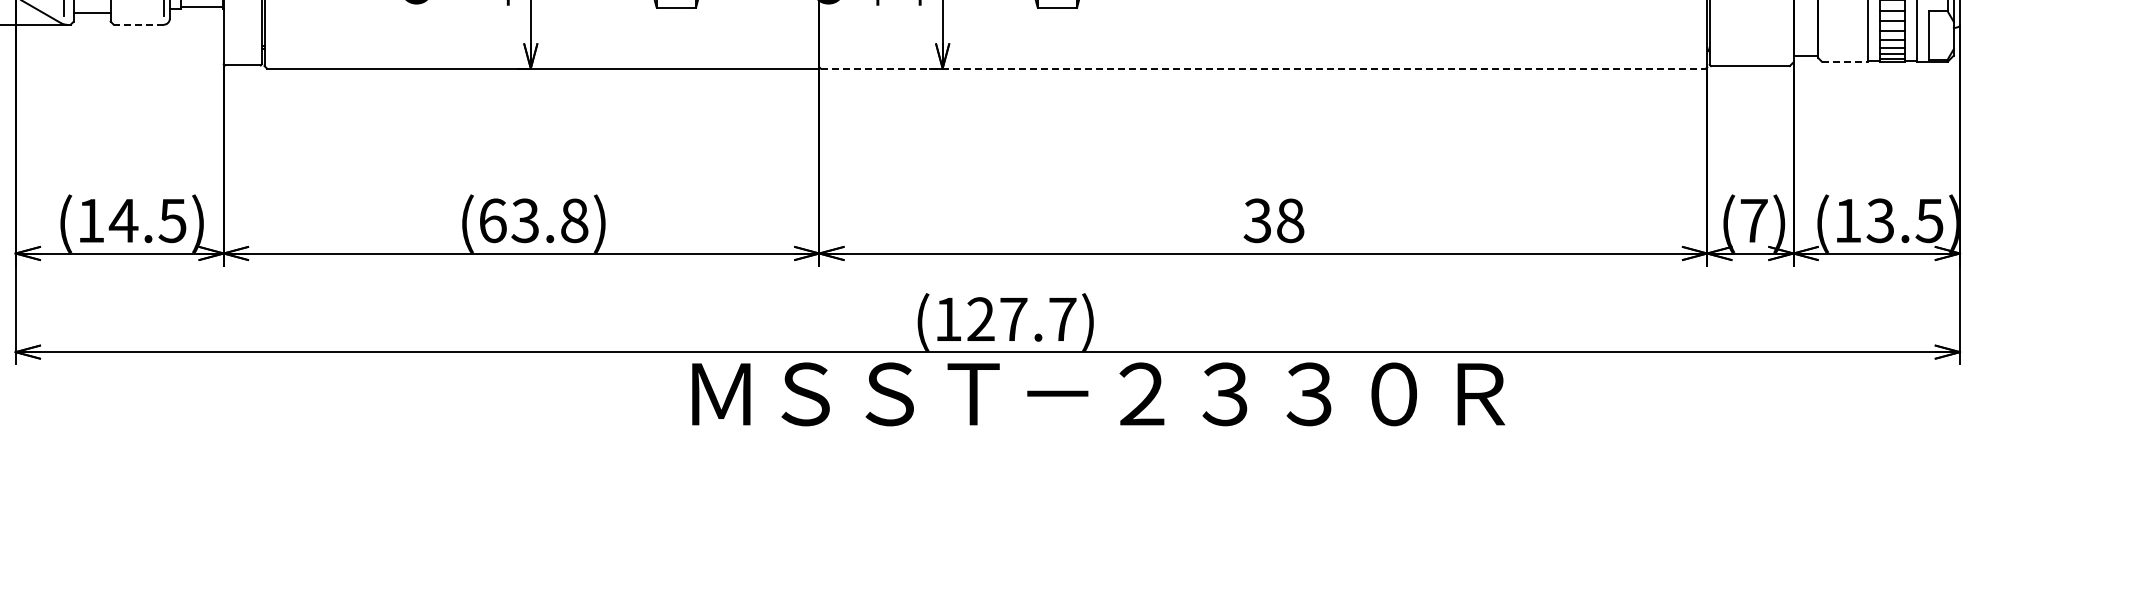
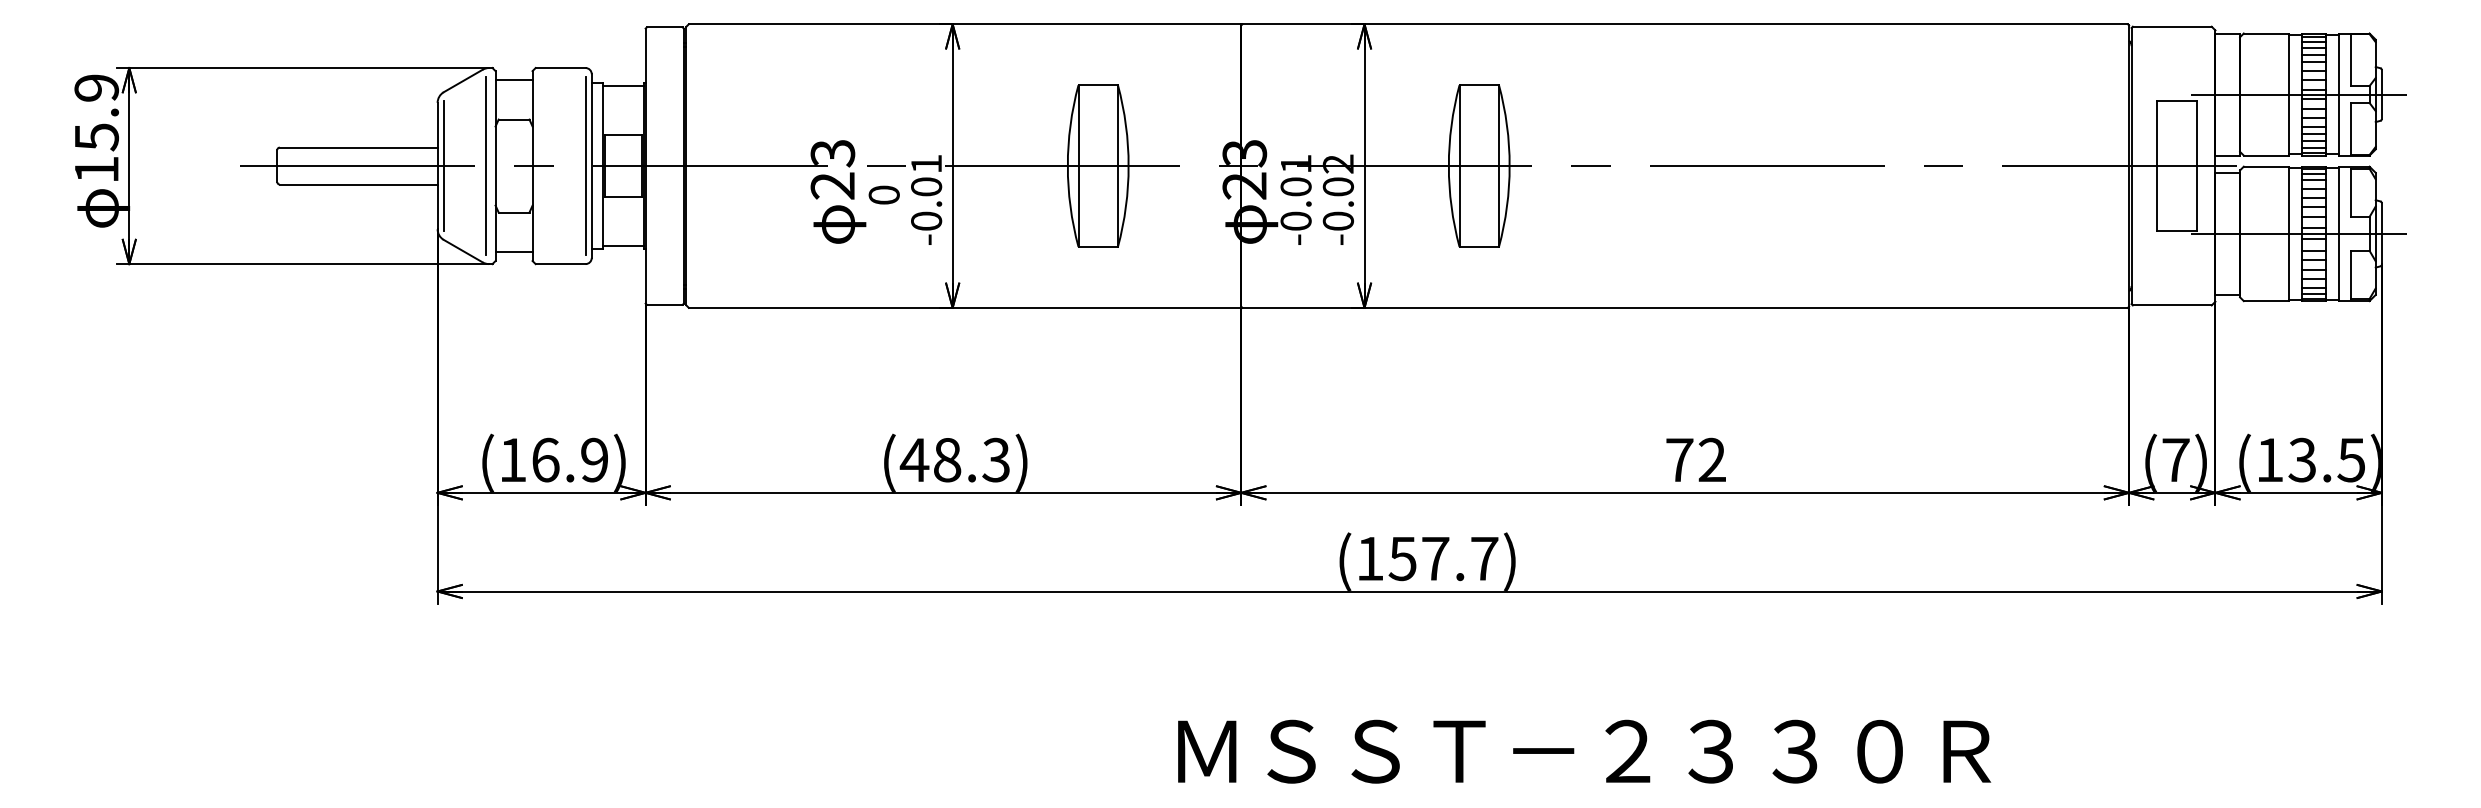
line: (138, 25) -> (560, 264), dashed -> solid
line: (1844, 62) -> (2266, 301), dashed -> solid
line: (1263, 68) -> (1685, 307), dashed -> solid
text: (147, 220) -> (569, 459), (14.5) -> (16.9)
text: (532, 220) -> (954, 459), (63.8) -> (48.3)
text: (1273, 220) -> (1695, 459), 38 -> 72
text: (980, 319) -> (1402, 558), (127.7) -> (157.7)
text: (1098, 394) -> (1584, 751), moved

